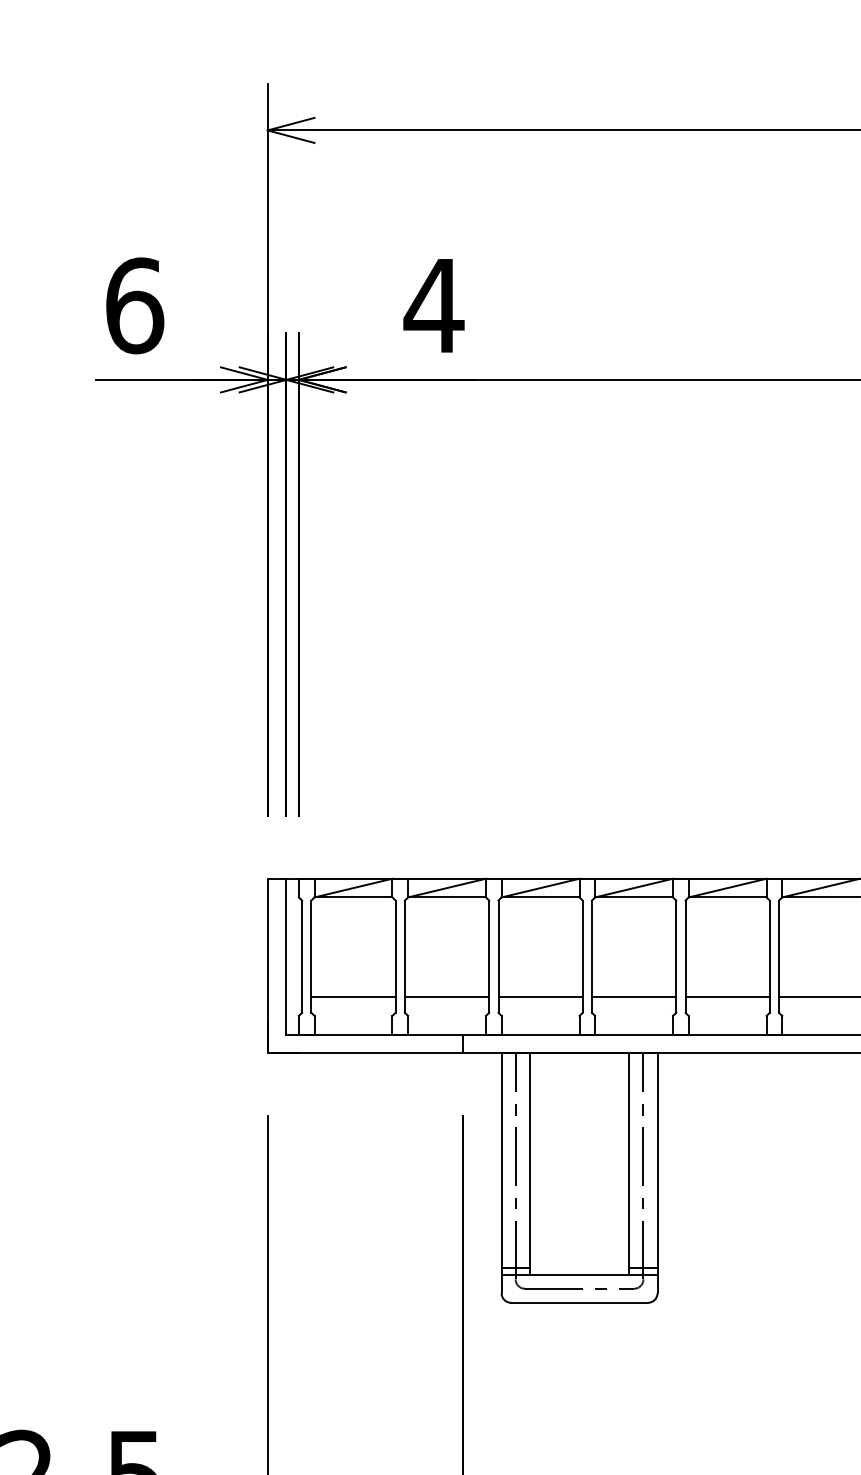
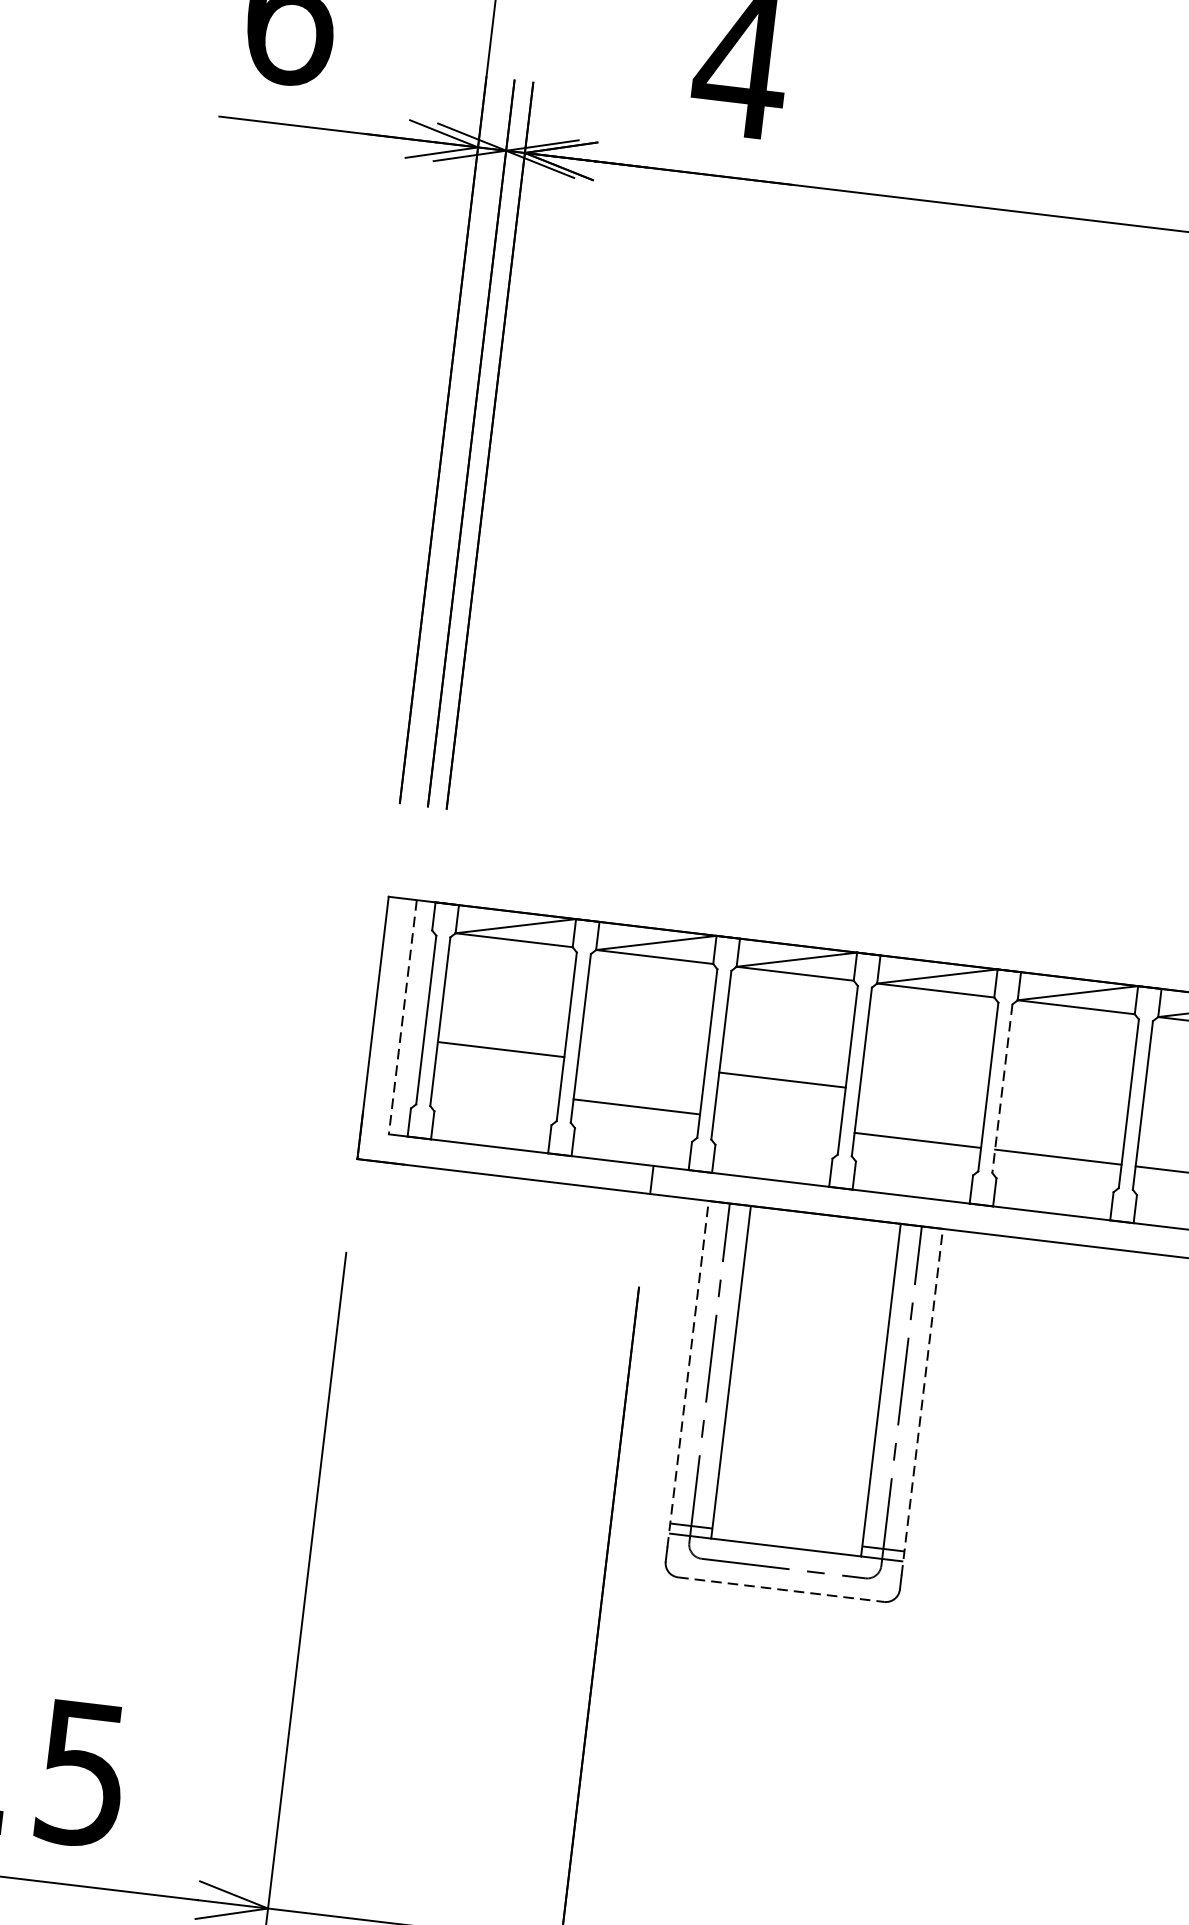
line: (286, 956) -> (402, 1016), solid -> dashed
line: (685, 957) -> (1002, 1089), solid -> dashed
line: (353, 997) -> (501, 1050), moved
line: (540, 997) -> (782, 1080), moved
line: (501, 1168) -> (687, 1373), solid -> dashed
line: (657, 1168) -> (922, 1401), solid -> dashed
line: (579, 1302) -> (781, 1589), solid -> dashed

